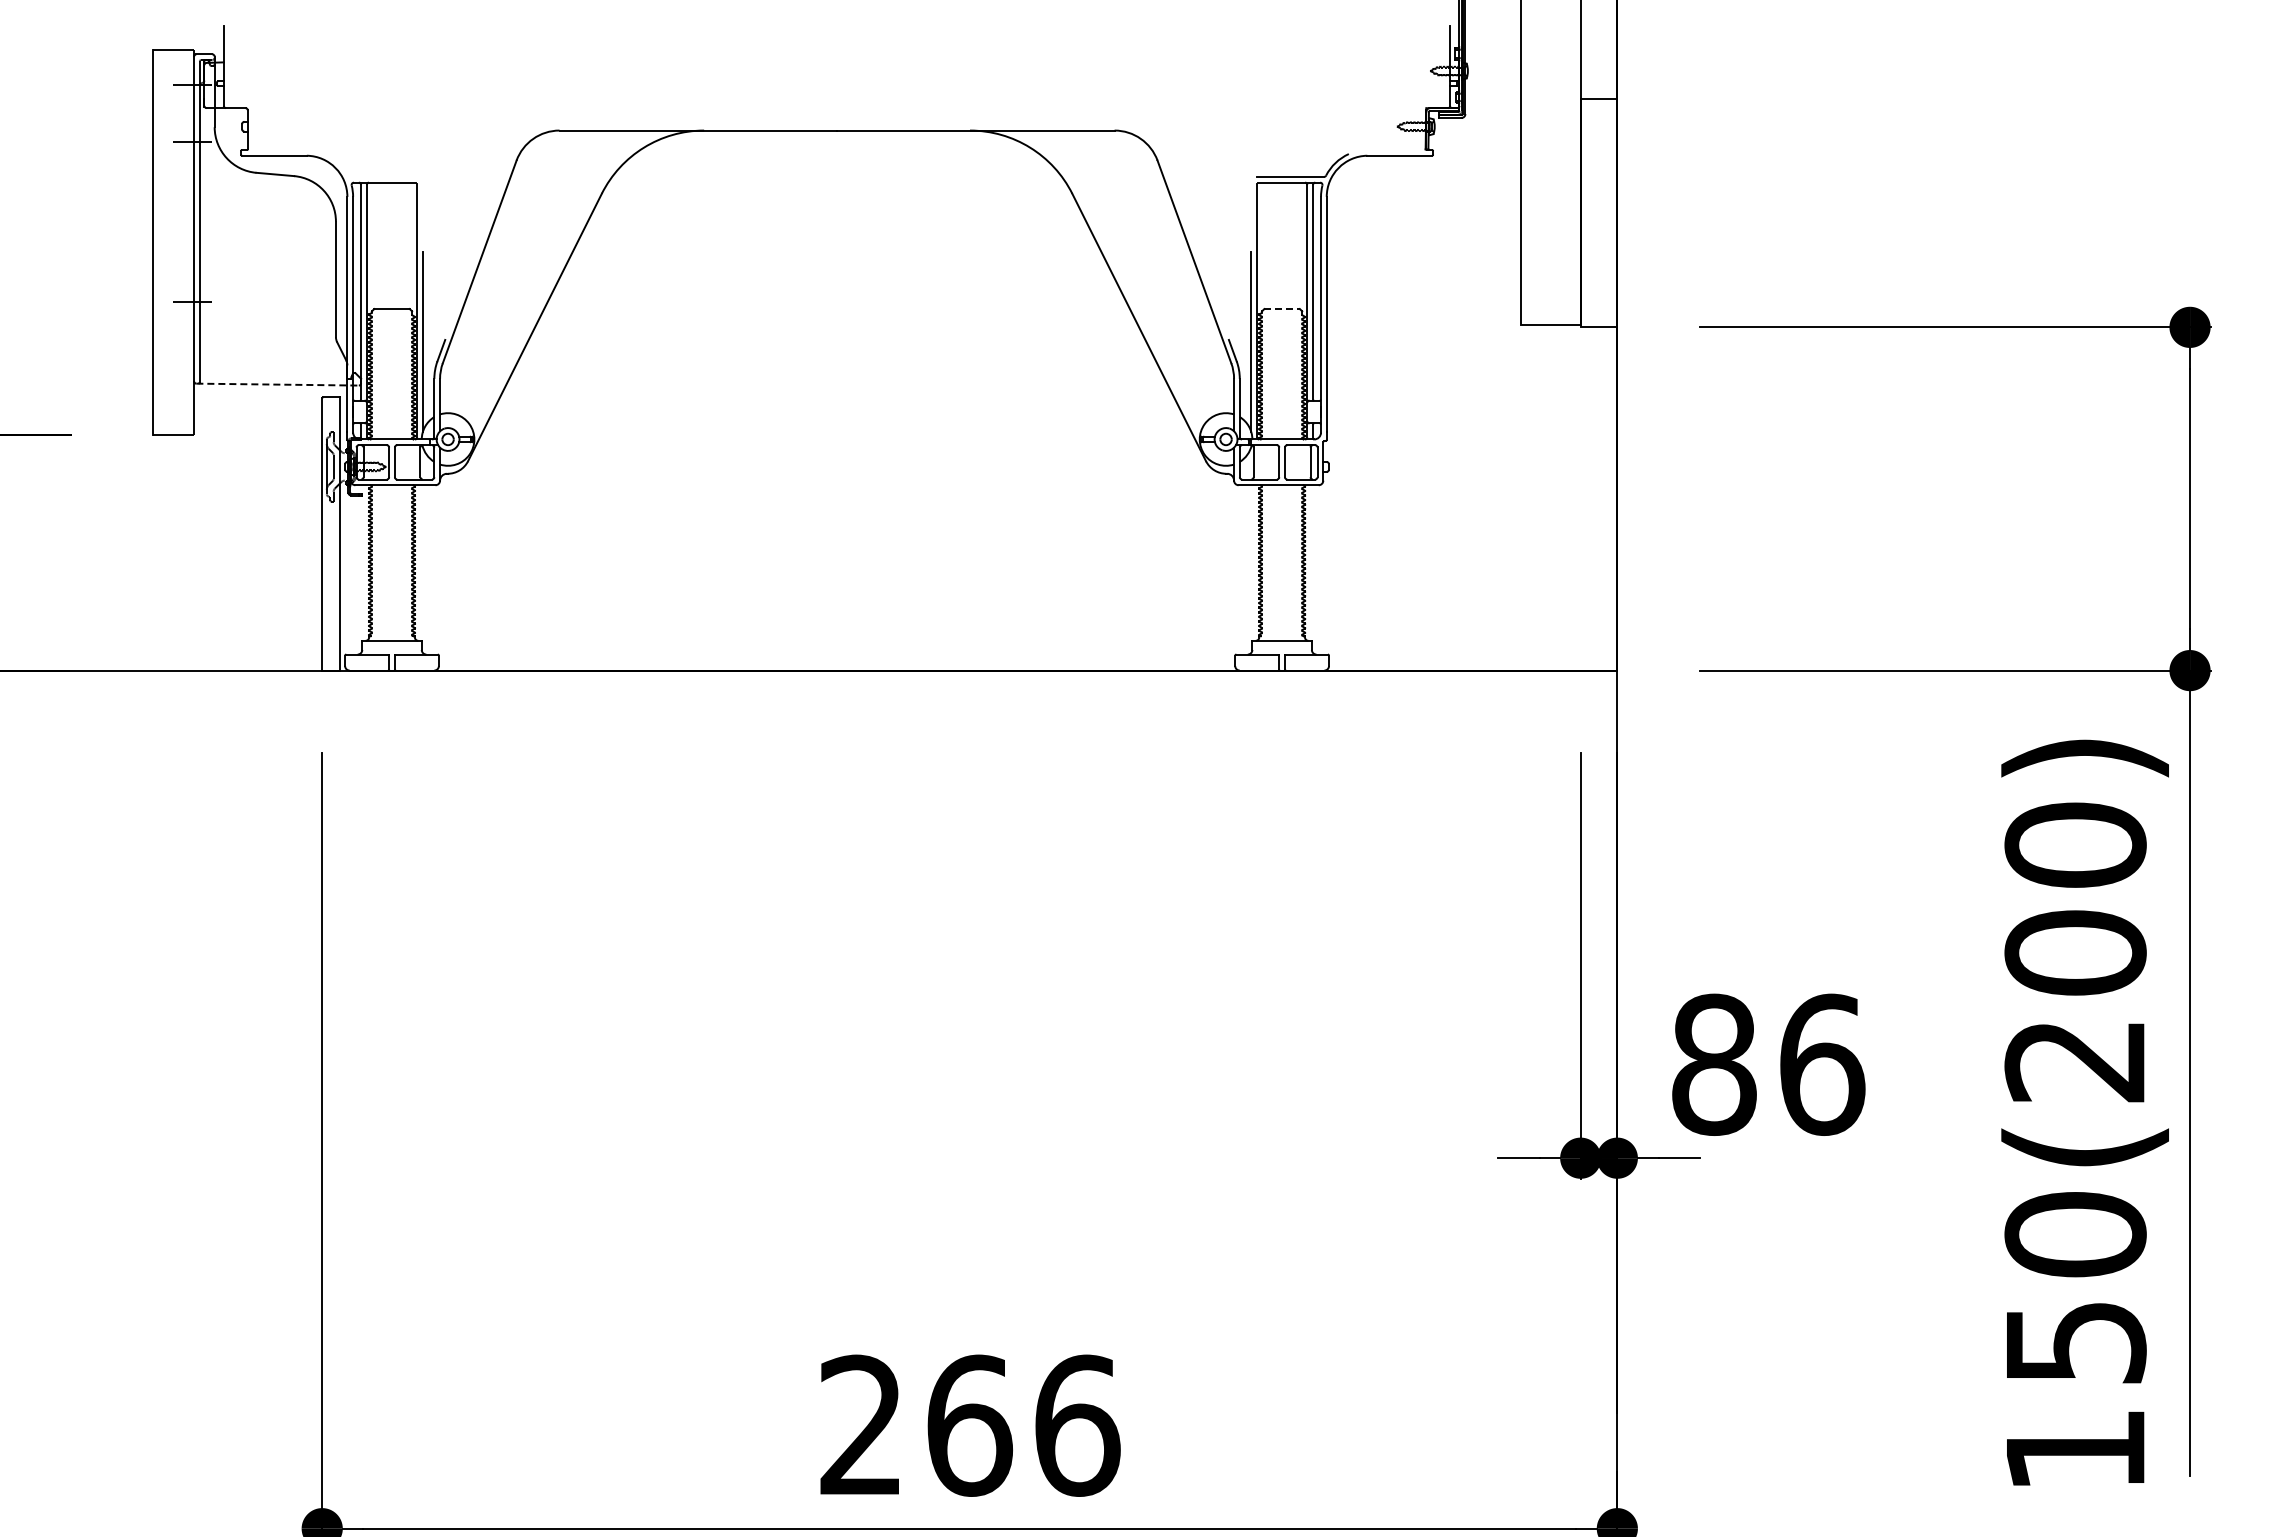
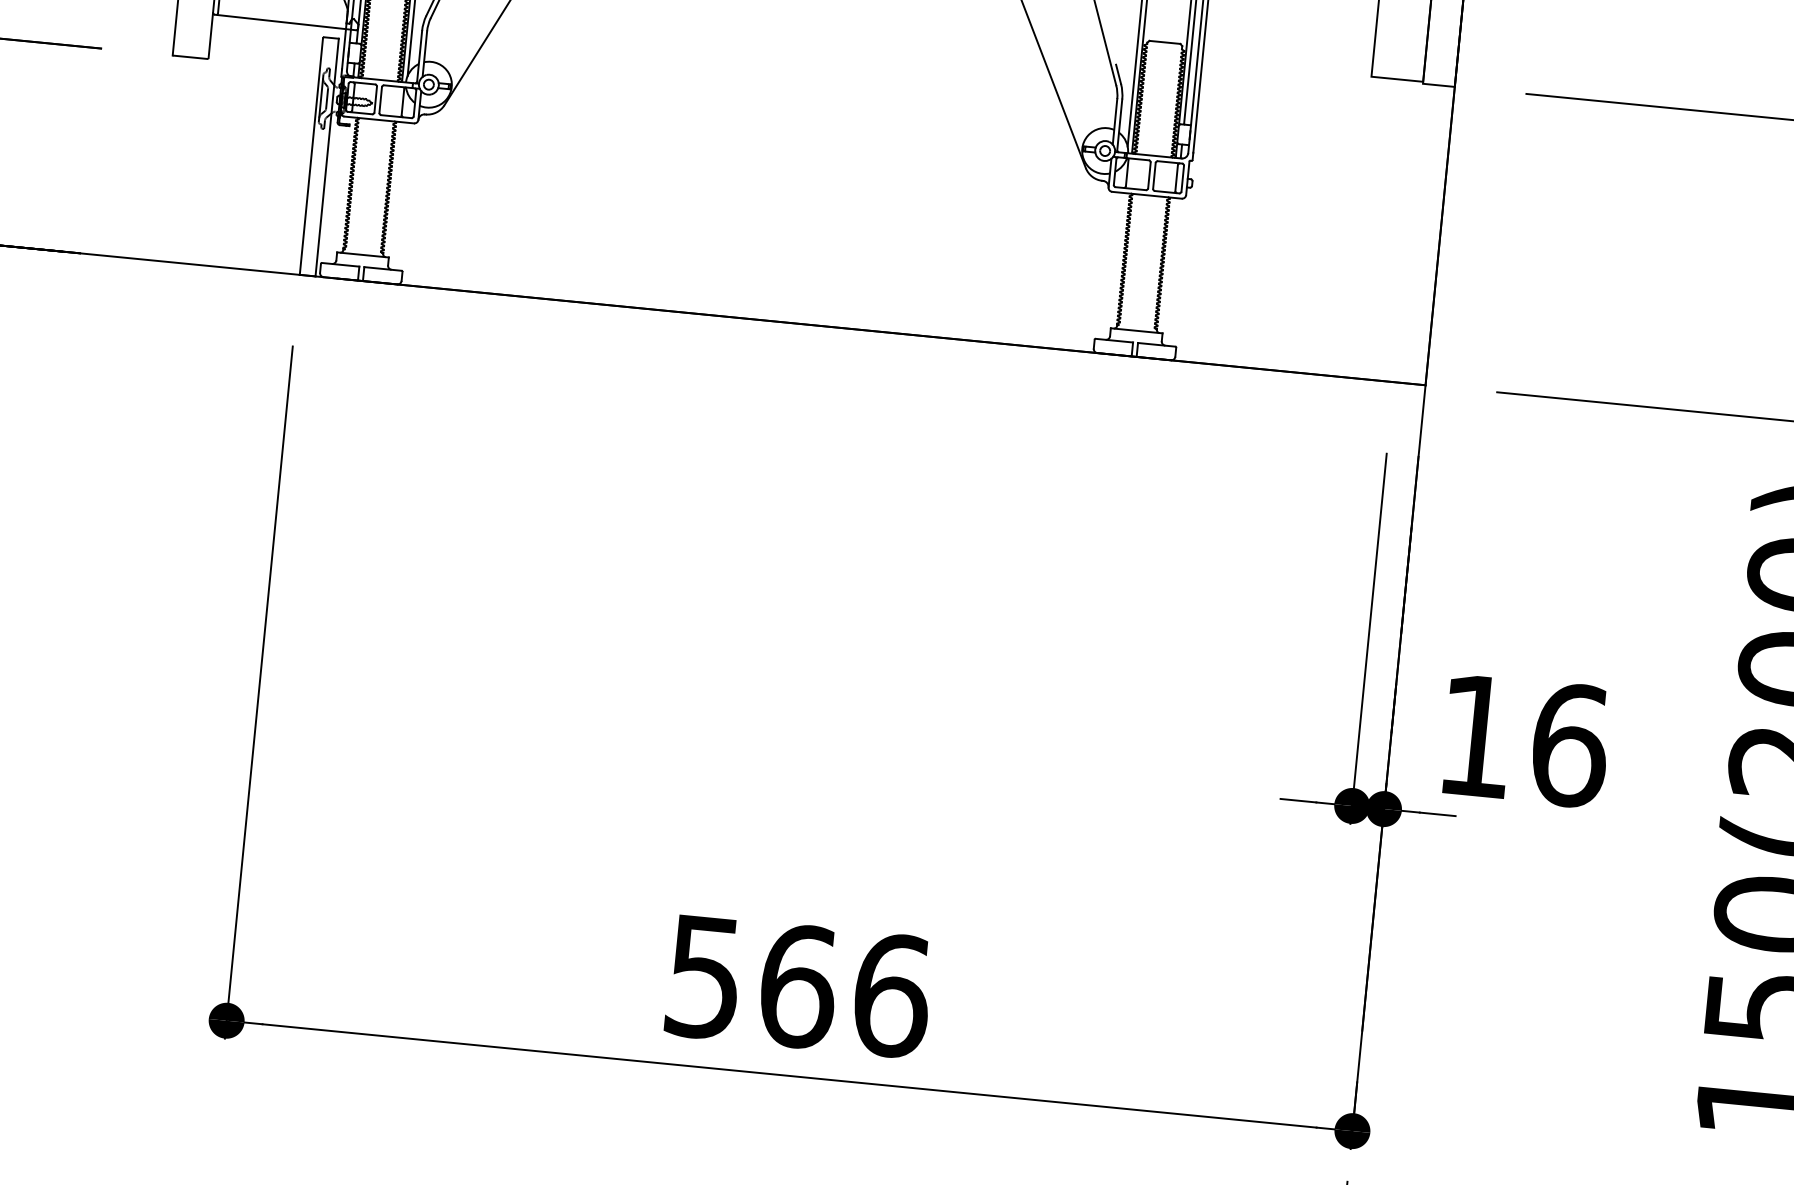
line: (1282, 309) -> (1165, 42), dashed -> solid
line: (278, 384) -> (286, 22), dashed -> solid
text: (1714, 1064) -> (1476, 735), 86 -> 16
text: (860, 1425) -> (703, 976), 266 -> 566

